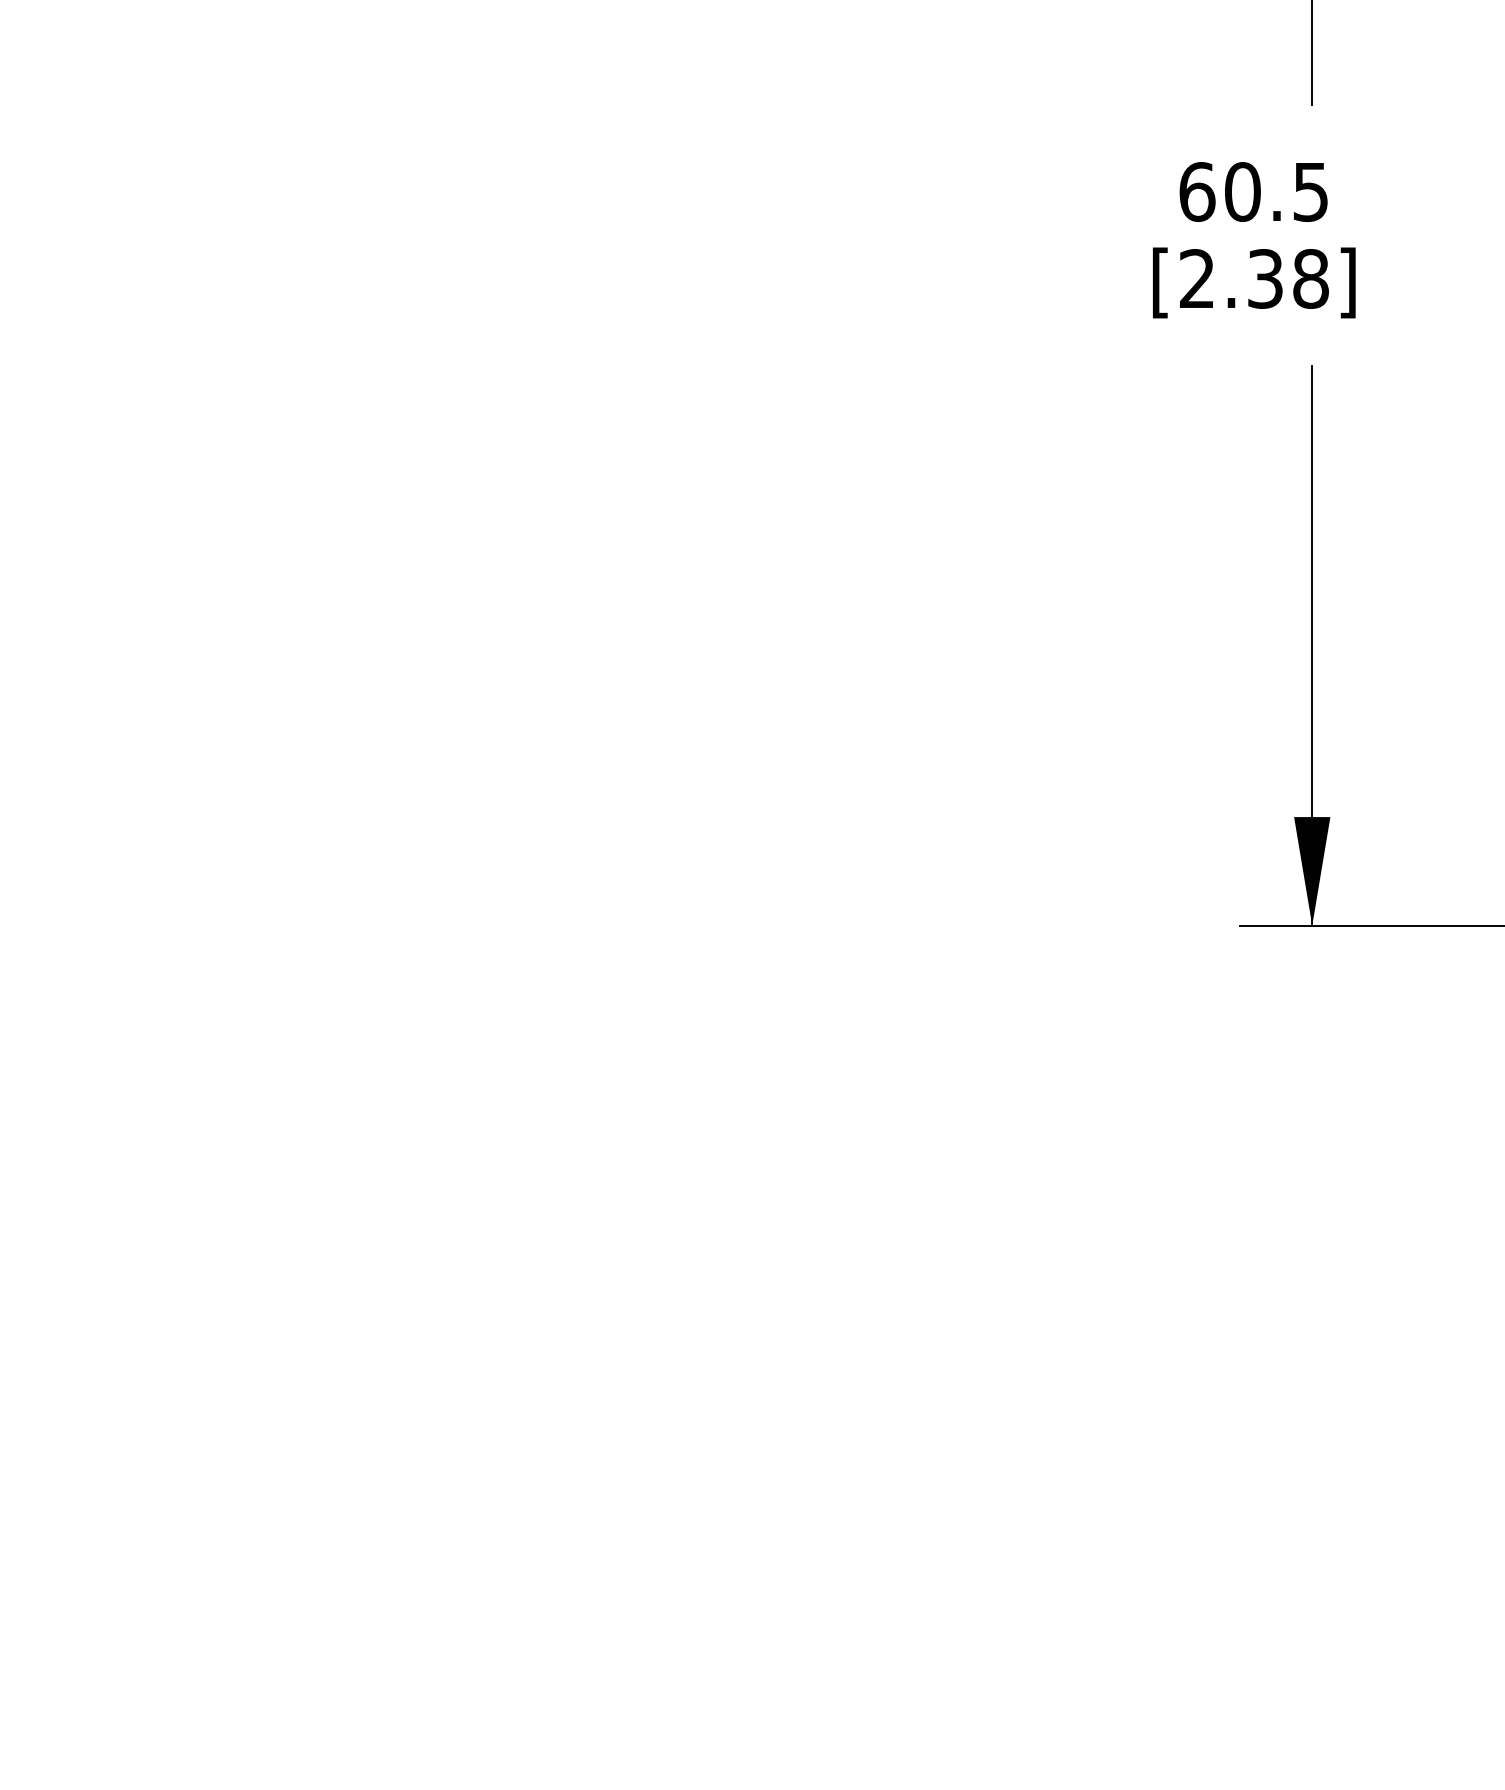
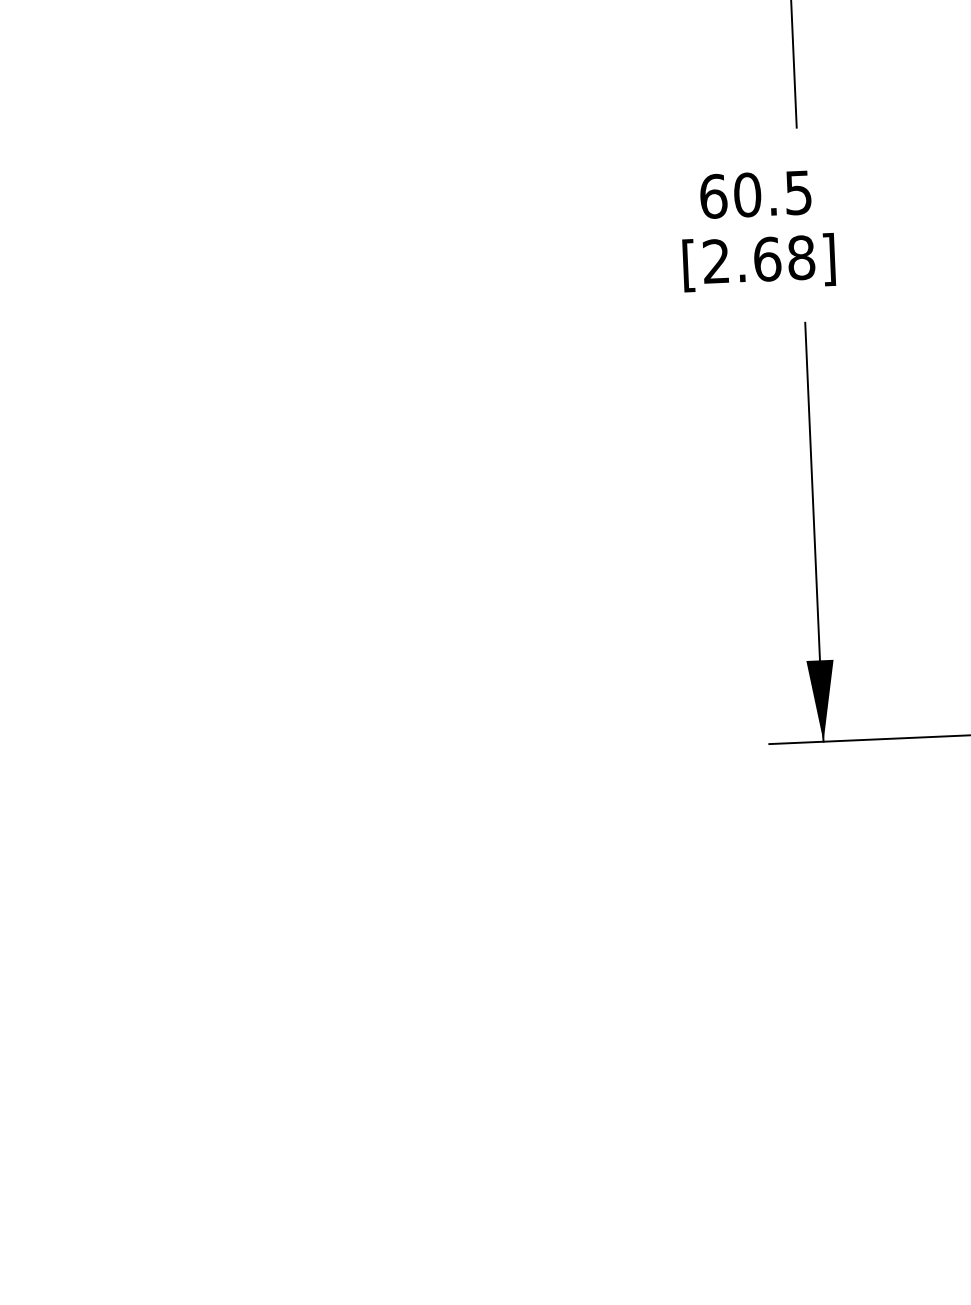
text: (1265, 278) -> (767, 258), [2.38] -> [2.68]

